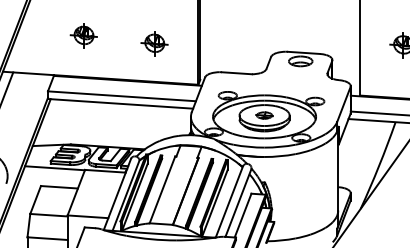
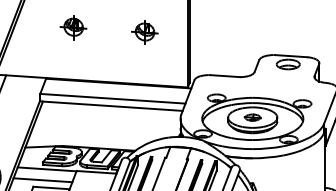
part: (83, 35) -> (73, 27), moved
part: (154, 43) -> (144, 32), moved
line: (50, 179) -> (42, 180), added

